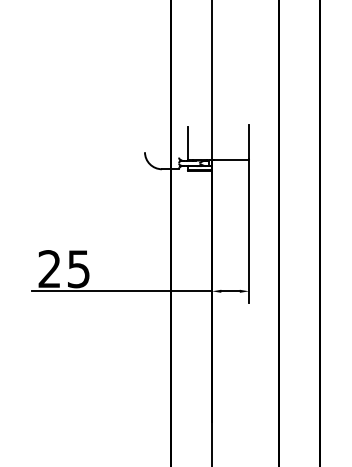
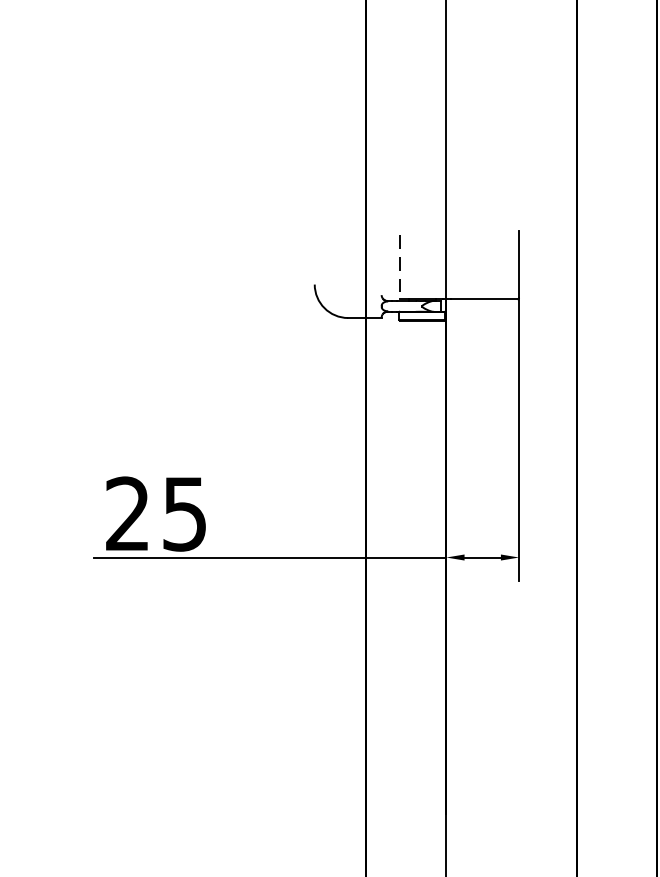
line: (188, 144) -> (400, 269), solid -> dashed

